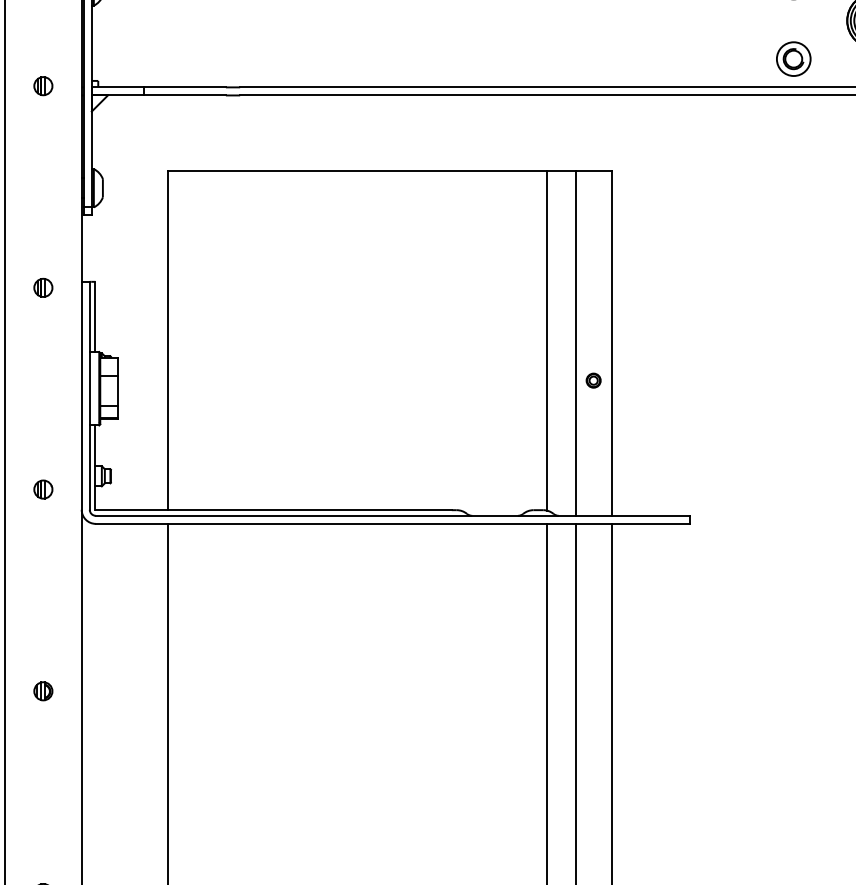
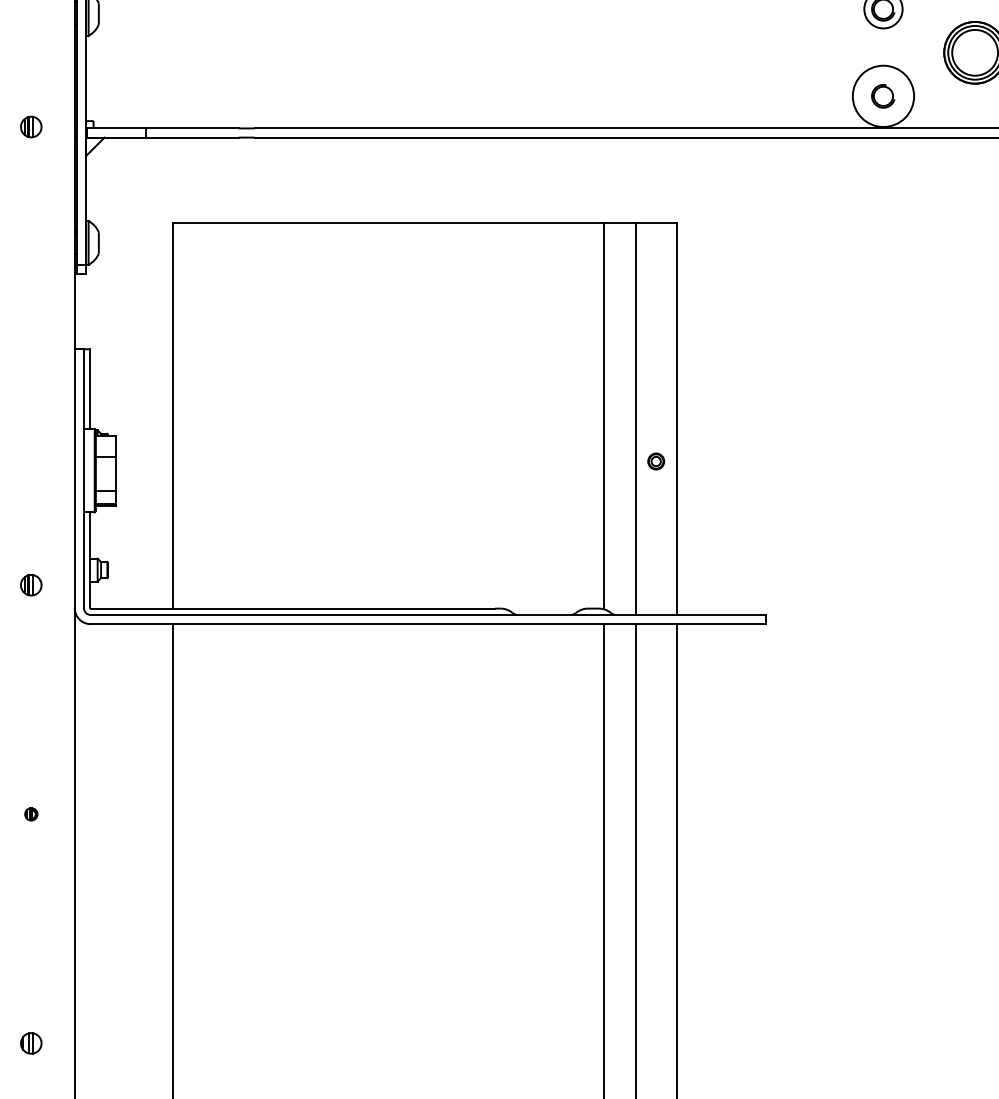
circle: (793, 59) -> (883, 96), size x1.6
part: (43, 288) -> (31, 356), removed
part: (43, 691) -> (31, 814), size x0.6

